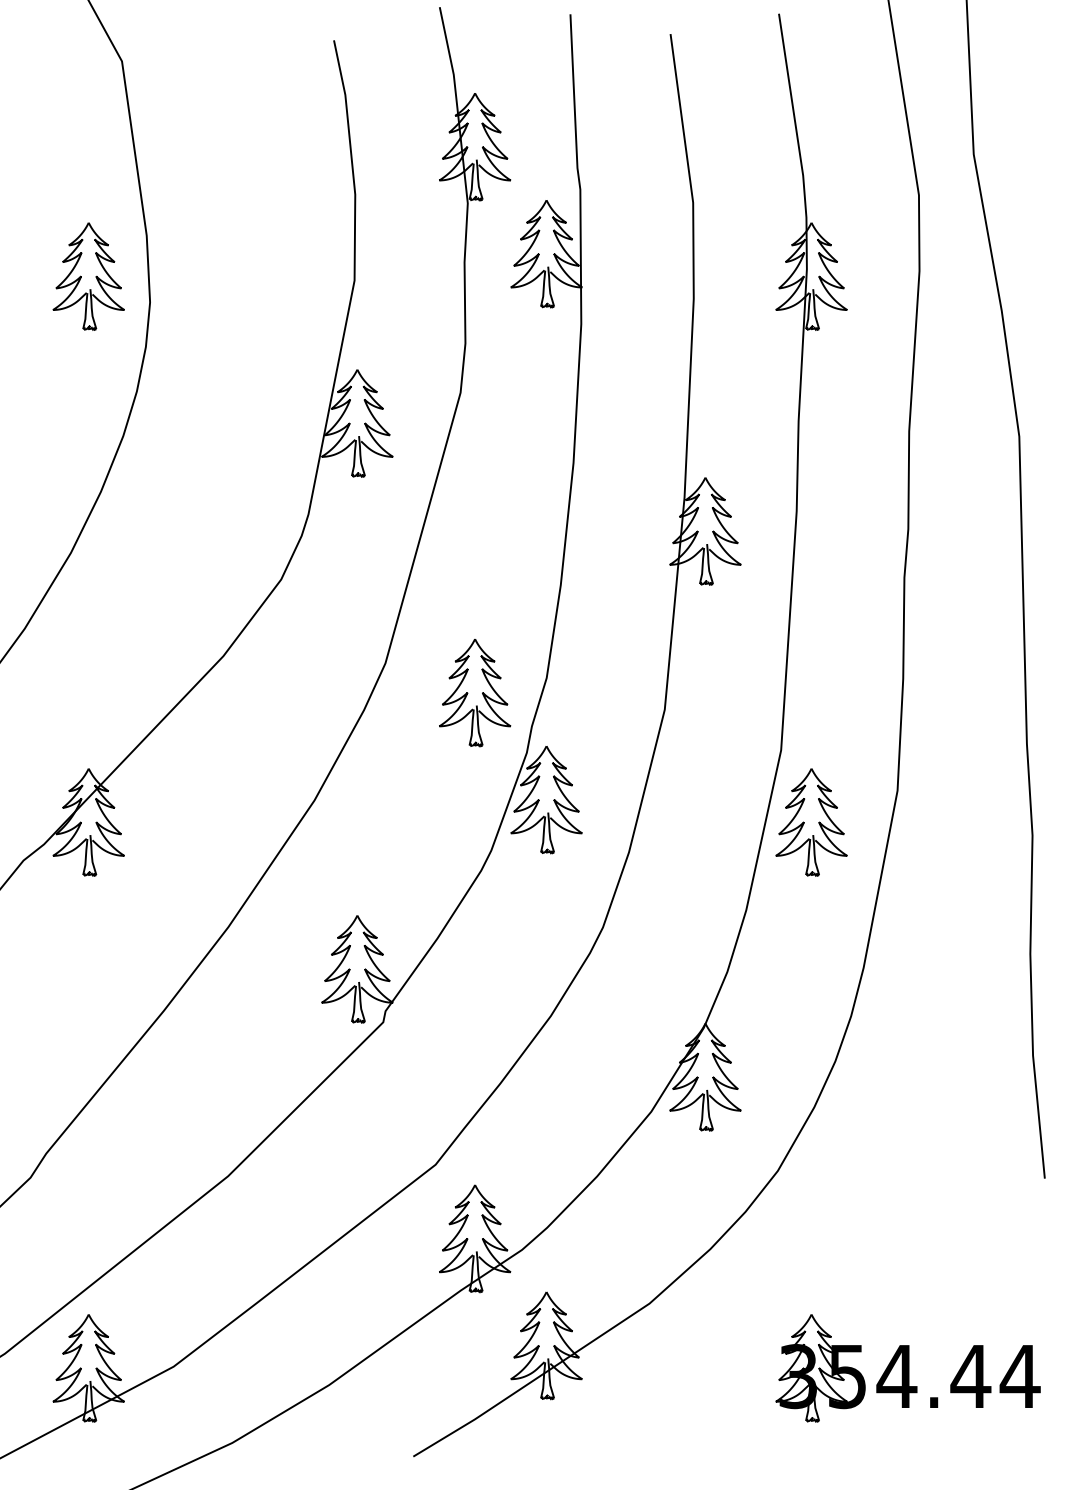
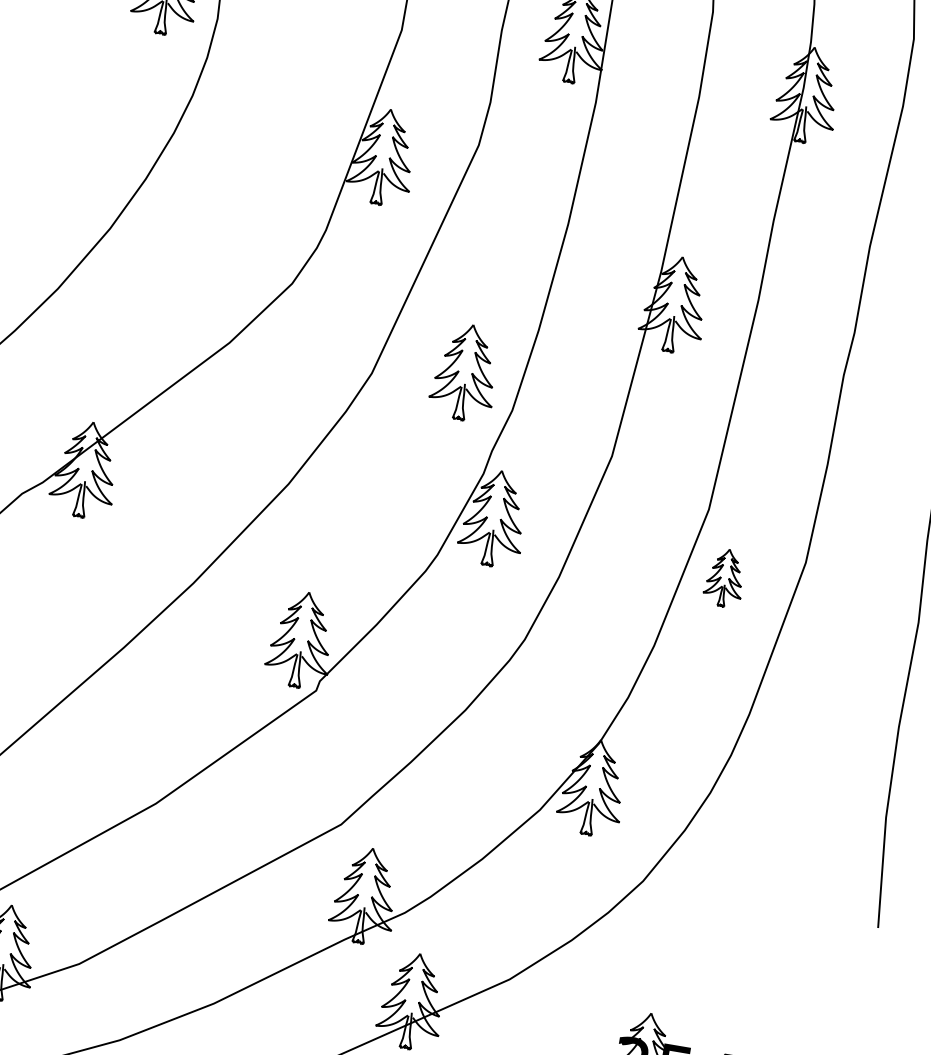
part: (475, 693) -> (465, 373), moved
part: (811, 822) -> (724, 577), size x0.6

